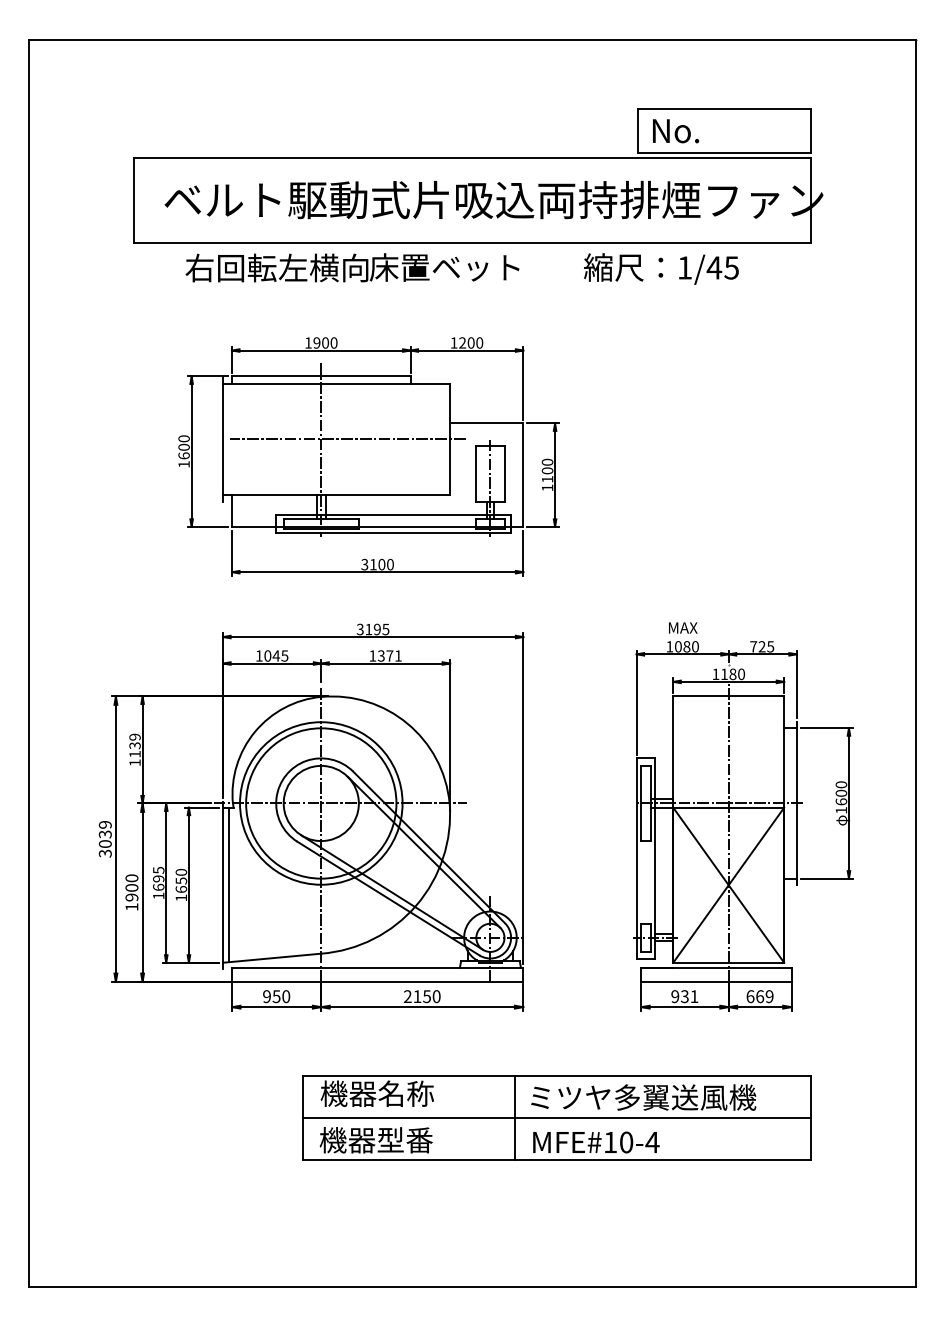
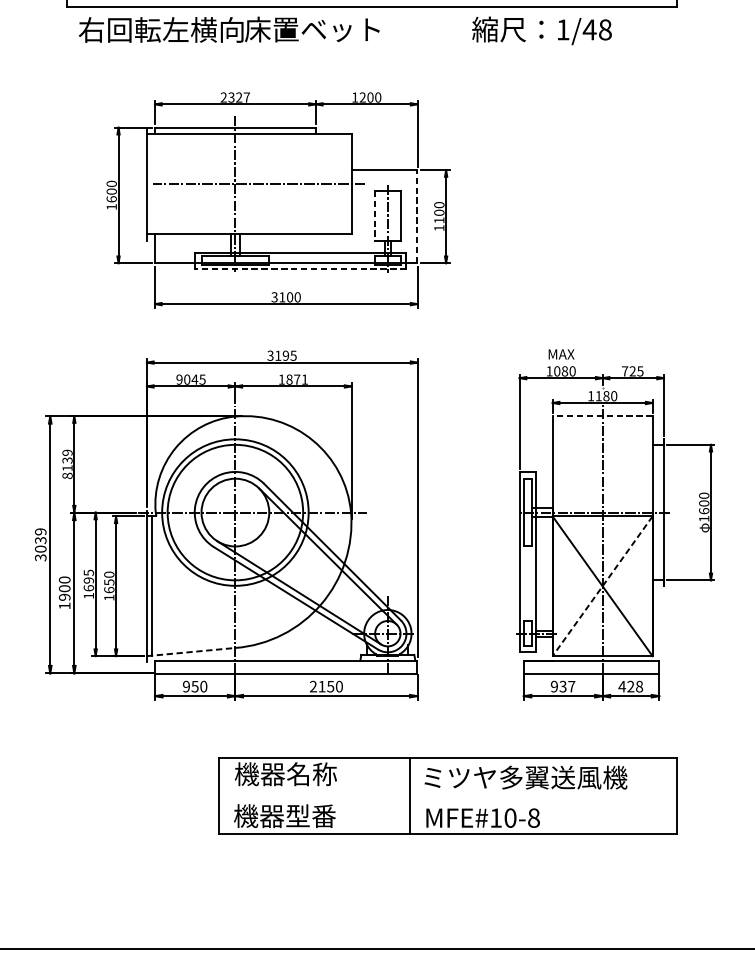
text: (352, 267) -> (229, 29), moved
text: (731, 267) -> (605, 29), 1/45 -> 1/48
text: (321, 342) -> (235, 97), 1900 -> 2327
line: (476, 474) -> (375, 216), solid -> dashed
line: (523, 475) -> (417, 216), solid -> dashed
line: (393, 533) -> (300, 269), solid -> dashed
text: (258, 655) -> (178, 379), 1045 -> 9045
text: (380, 655) -> (288, 379), 1371 -> 1871
line: (728, 696) -> (602, 416), solid -> dashed
text: (134, 762) -> (67, 475), 1139 -> 8139
line: (728, 885) -> (602, 586), solid -> dashed
line: (272, 958) -> (191, 652), solid -> dashed
text: (694, 996) -> (571, 686), 931 -> 937
text: (759, 996) -> (630, 686), 669 -> 428
line: (556, 1118) -> (447, 796), removed
text: (652, 1142) -> (533, 818), MFE#10-4 -> MFE#10-8

